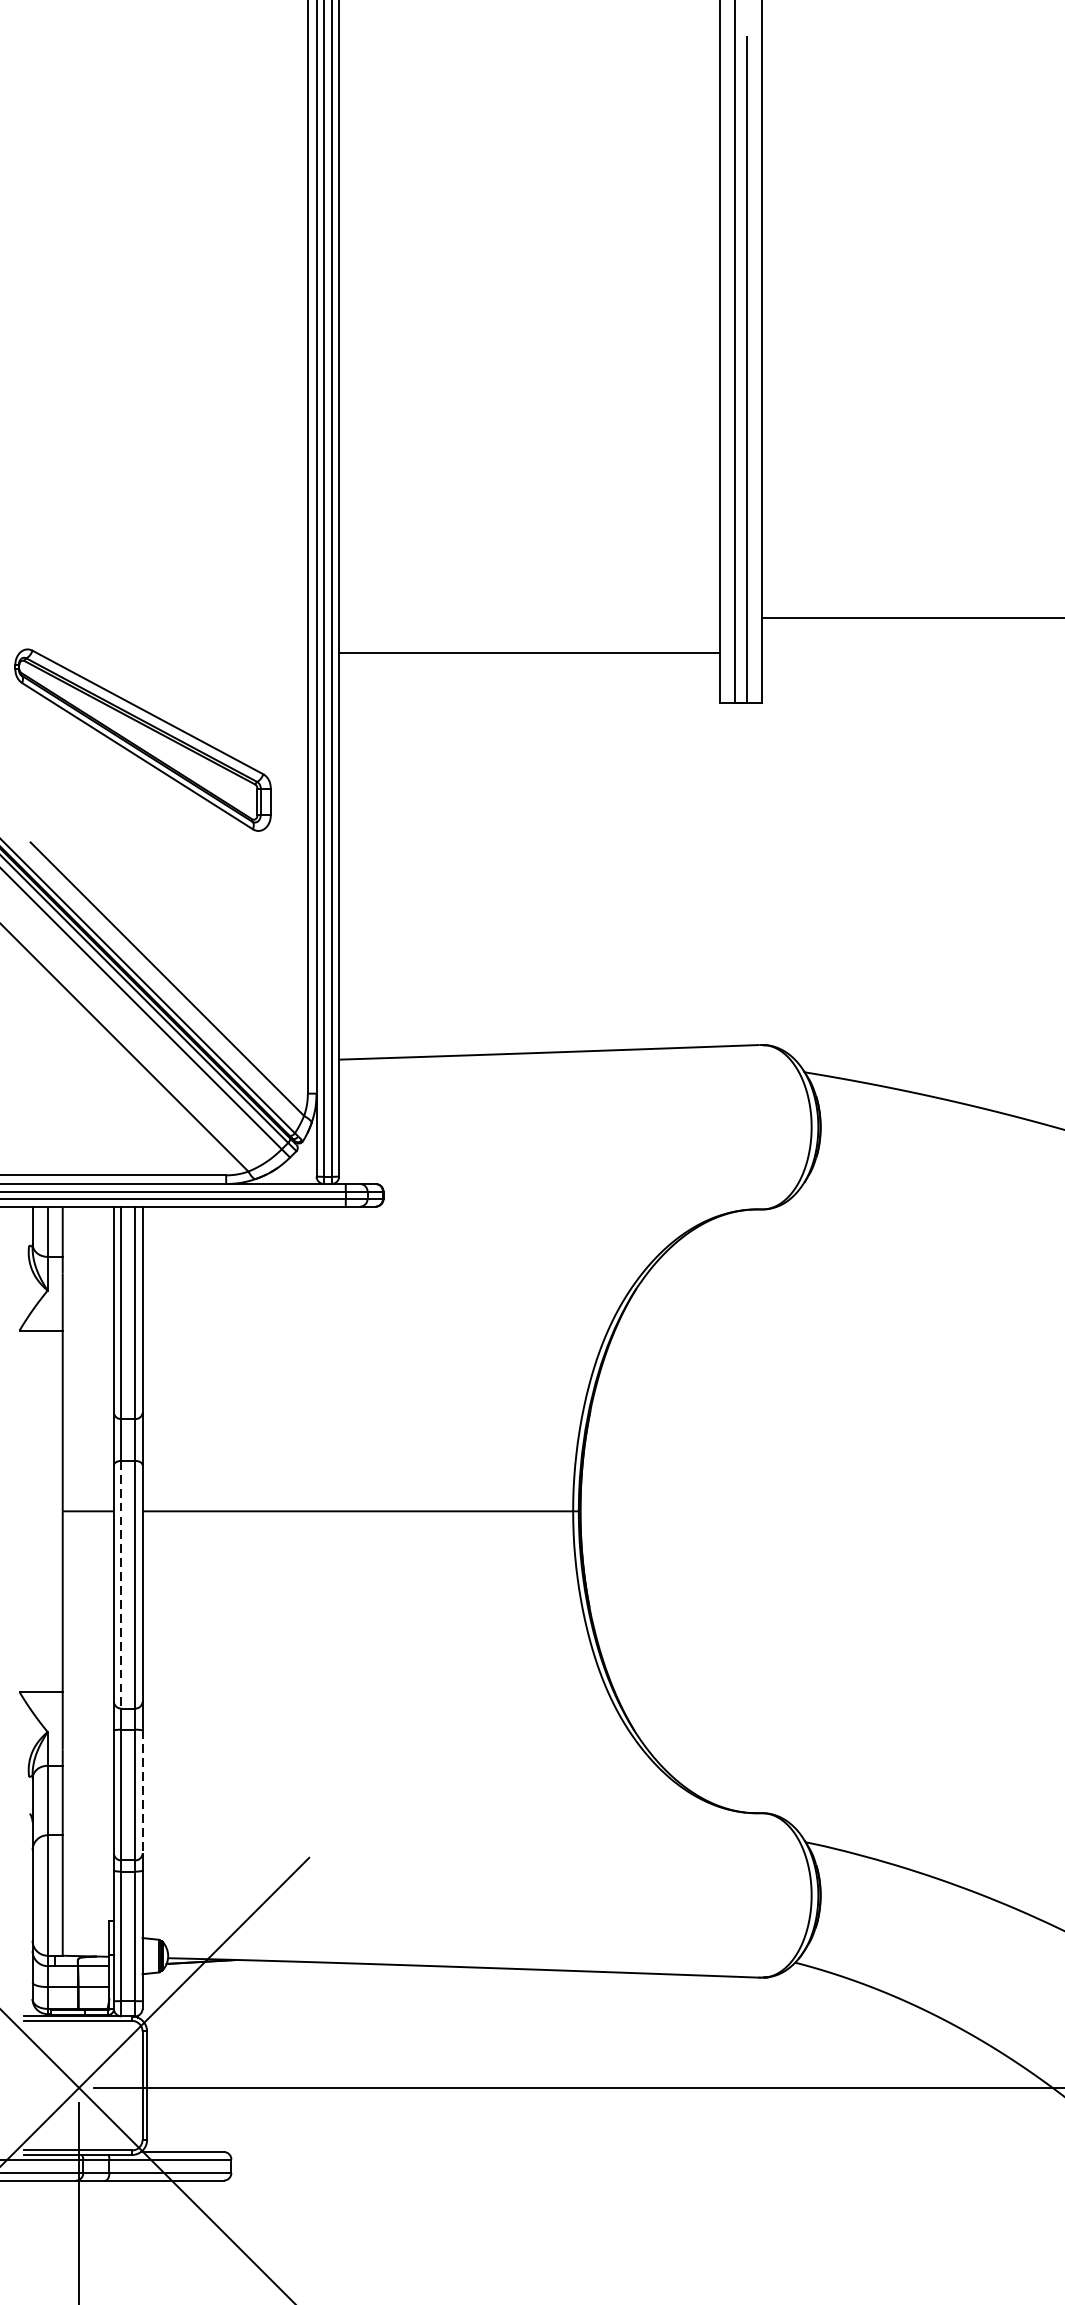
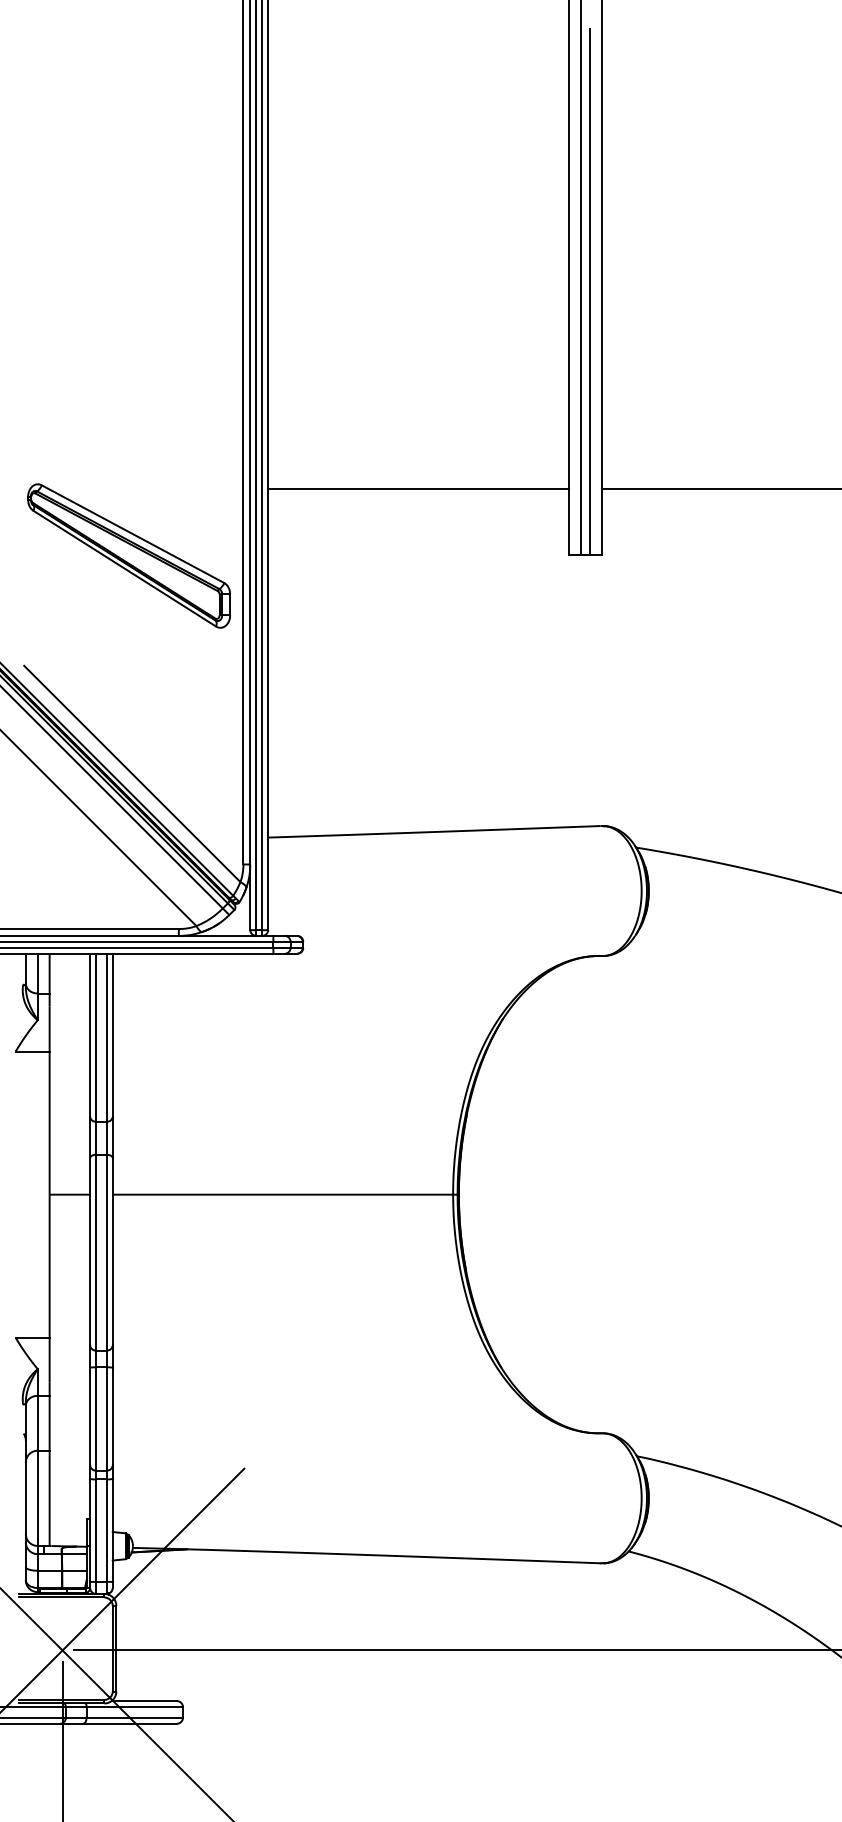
line: (529, 652) -> (418, 488), moved
part: (142, 739) -> (128, 555), moved
line: (122, 1584) -> (96, 1252), dashed -> solid
line: (142, 1791) -> (112, 1416), dashed -> solid

